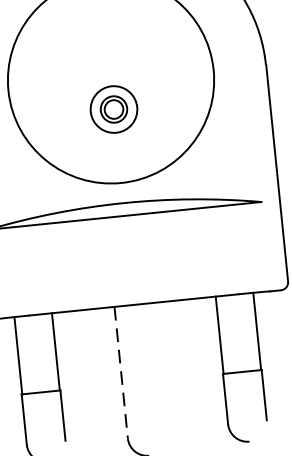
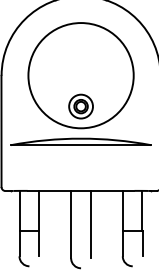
part: (112, 109) -> (80, 106), moved
line: (160, 368) -> (91, 224), added
line: (121, 372) -> (71, 224), dashed -> solid

